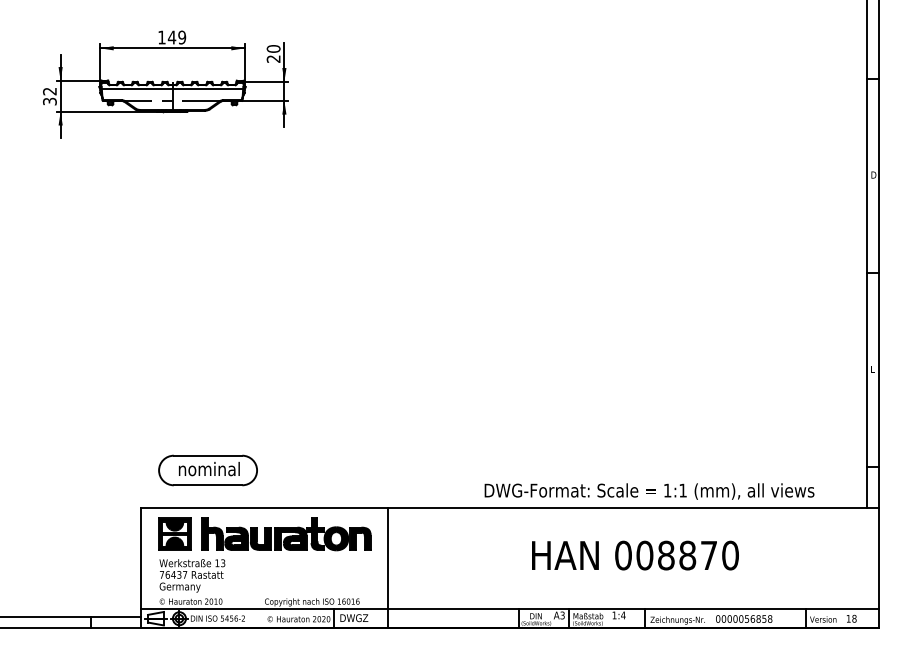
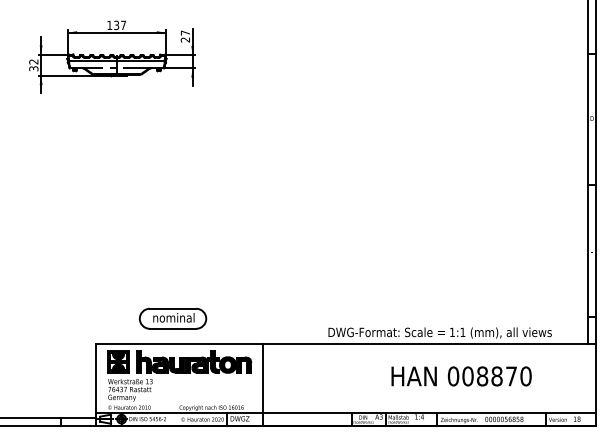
text: (176, 37) -> (119, 25), 149 -> 137
text: (273, 48) -> (185, 32), 20 -> 27
part: (207, 470) -> (172, 318), moved
text: (635, 555) -> (461, 376), moved

